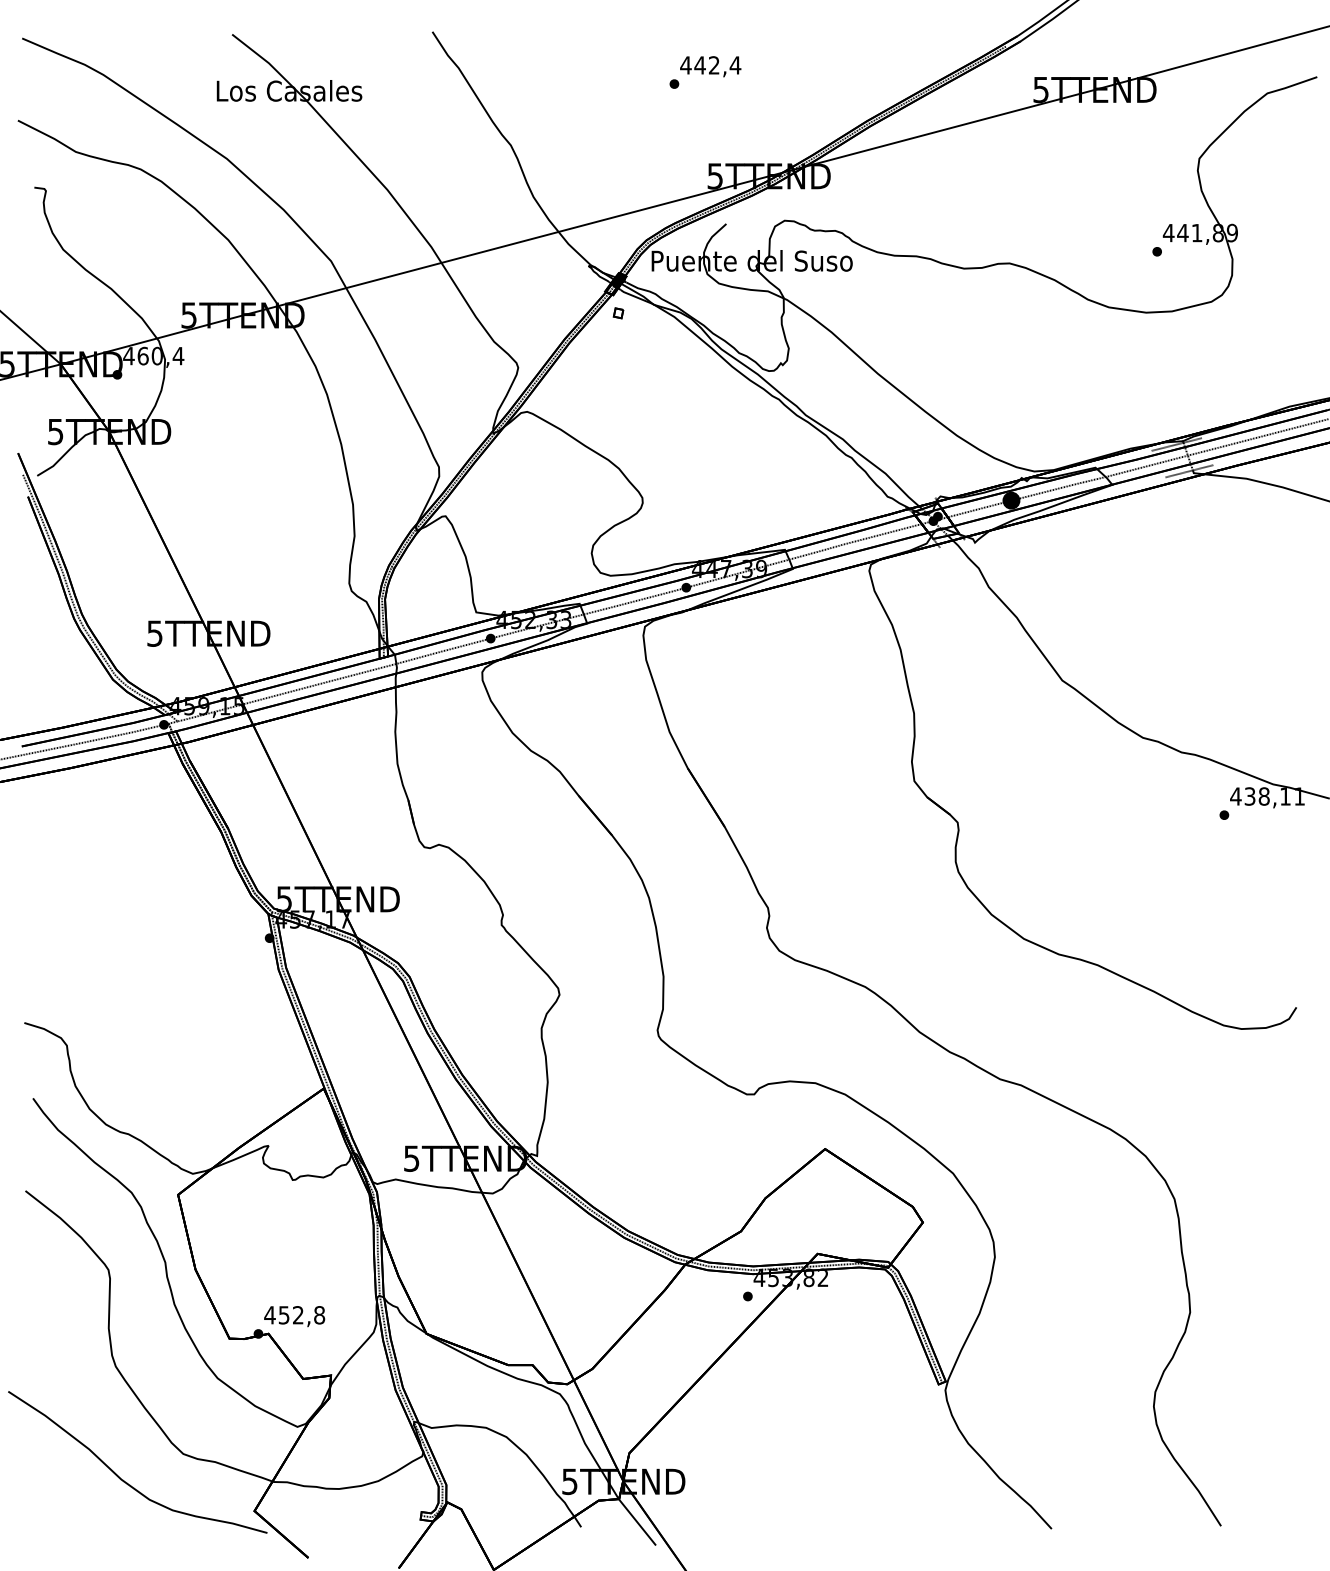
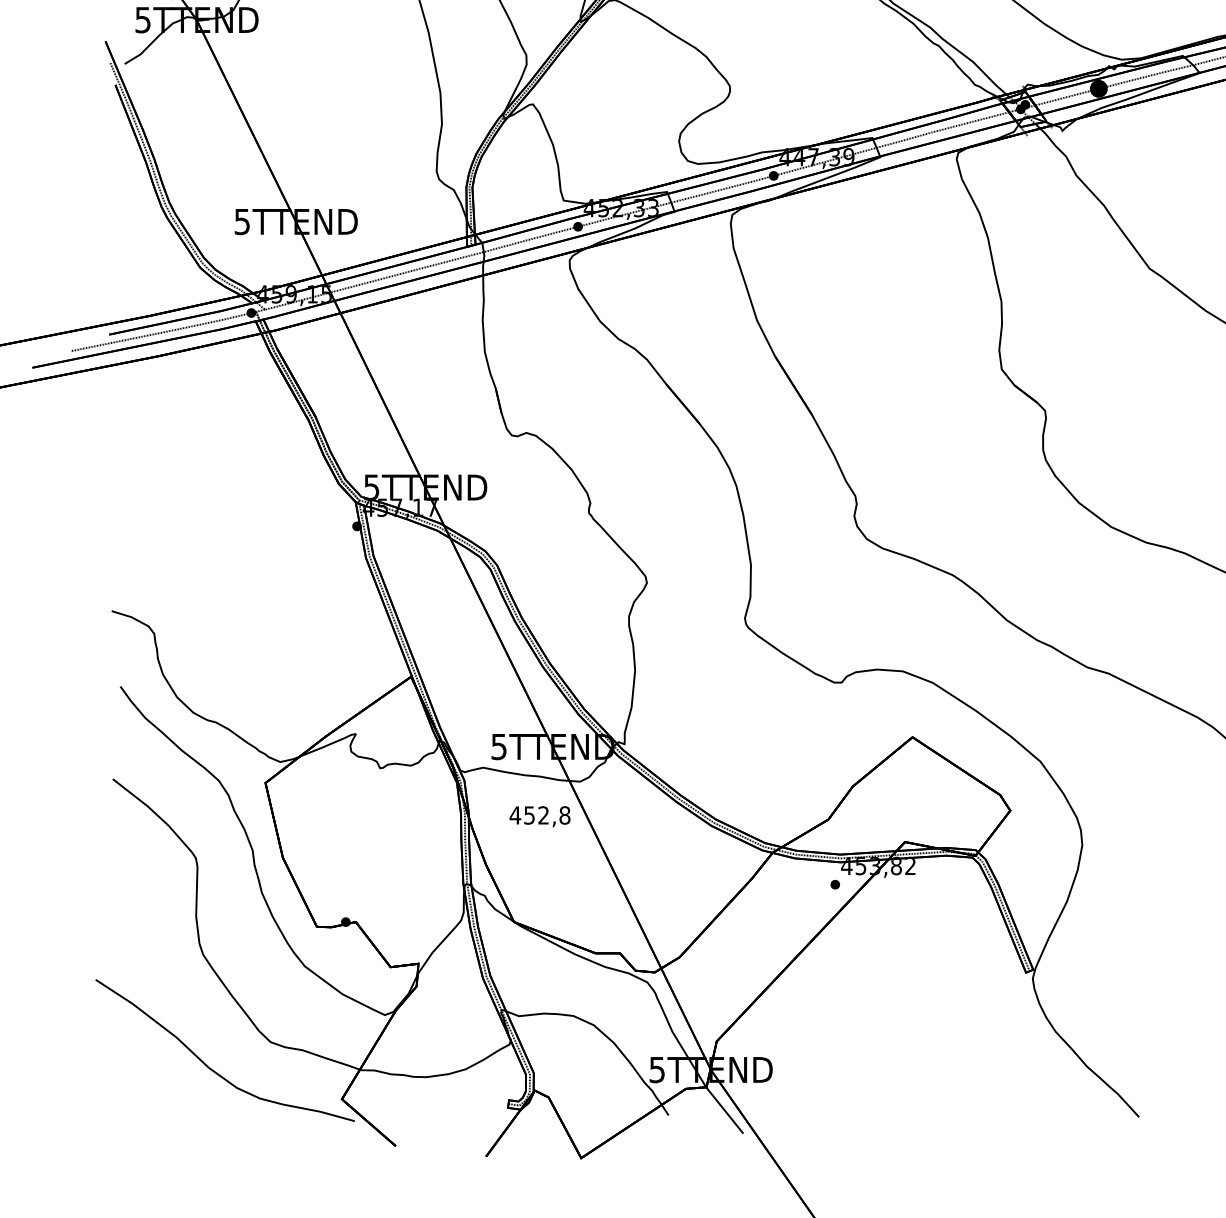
text: (294, 1316) -> (539, 816), moved

